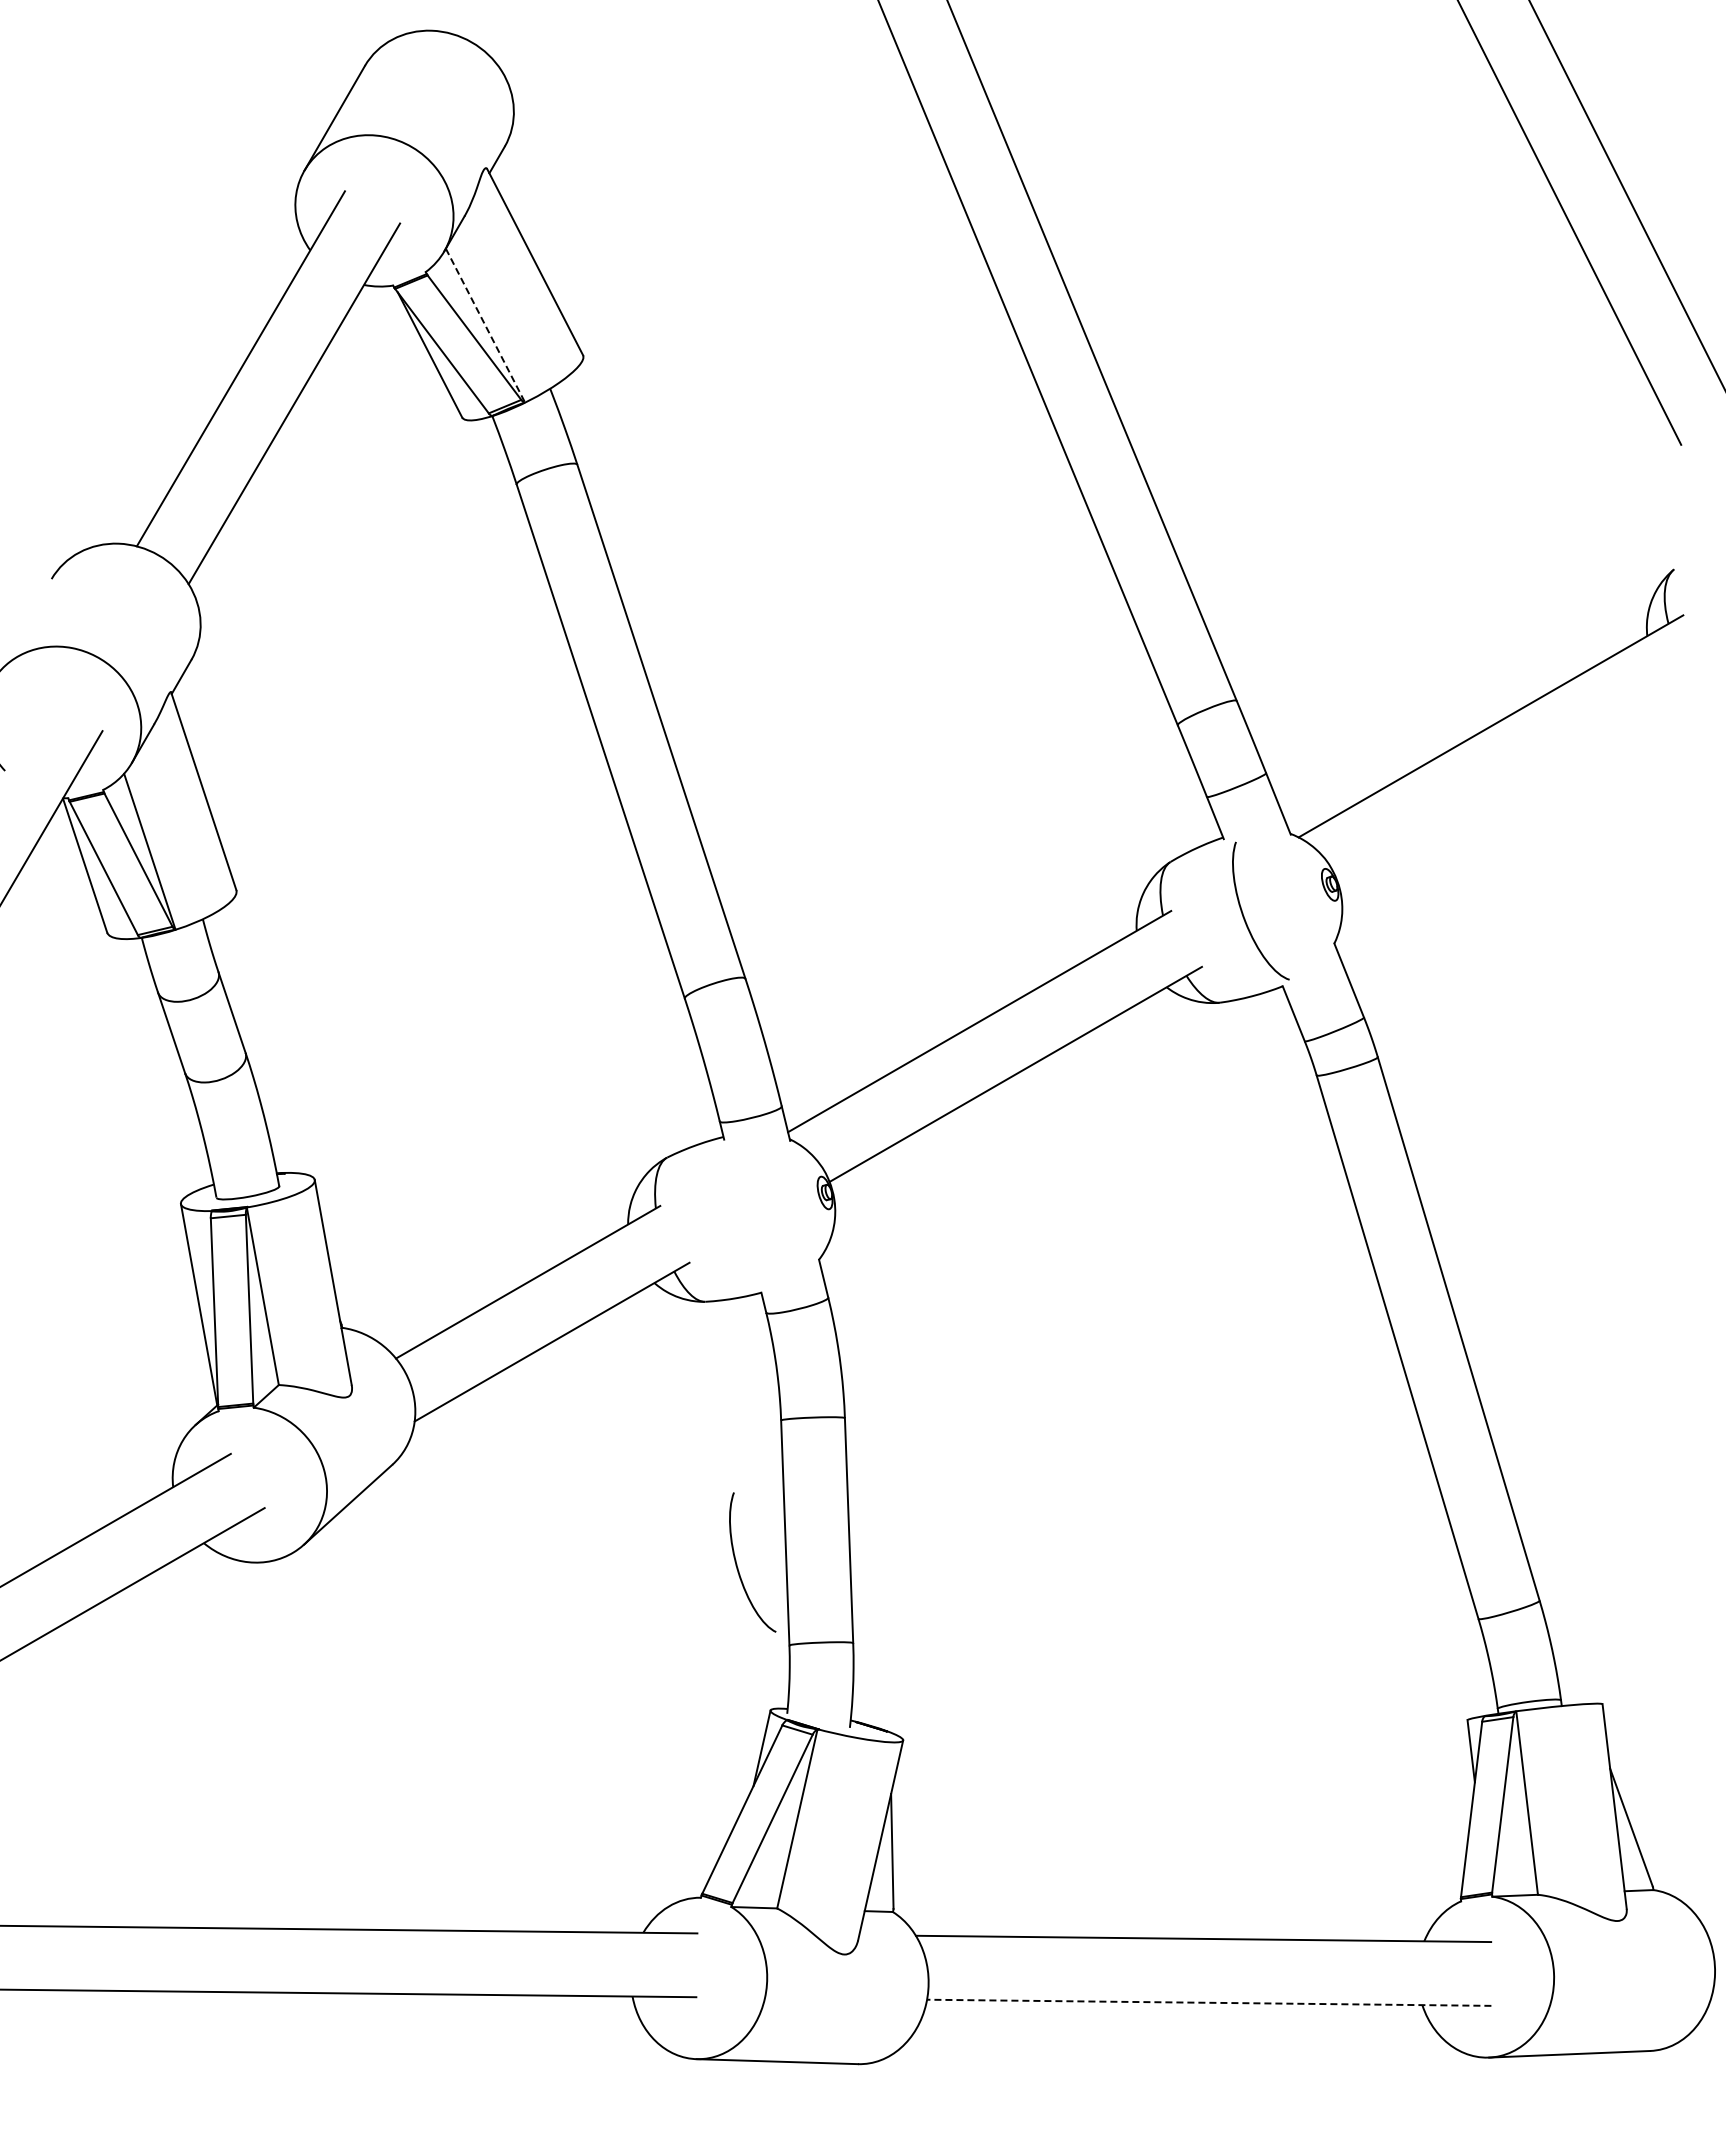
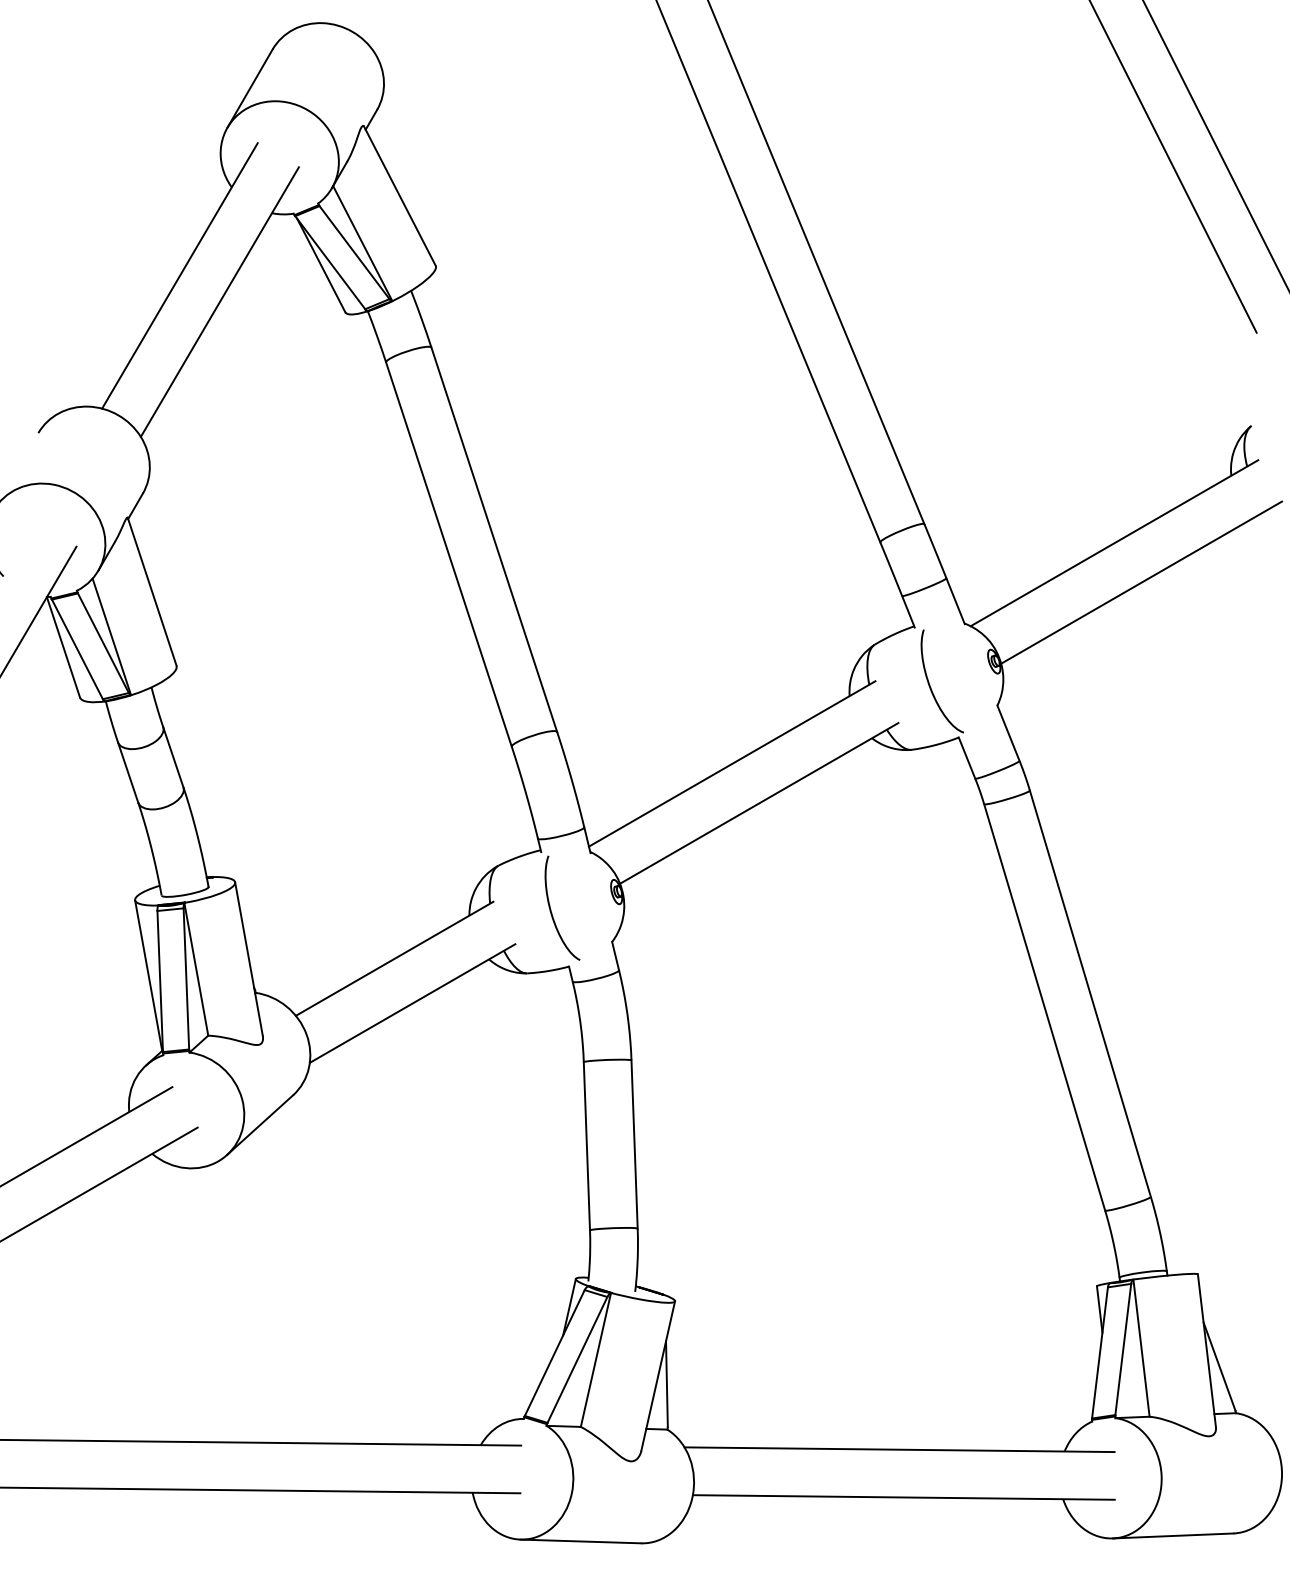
line: (485, 325) -> (362, 243), dashed -> solid
line: (1527, 778) -> (1141, 582), added
curve: (738, 1567) -> (551, 911), moved
line: (1208, 2002) -> (903, 1497), dashed -> solid

